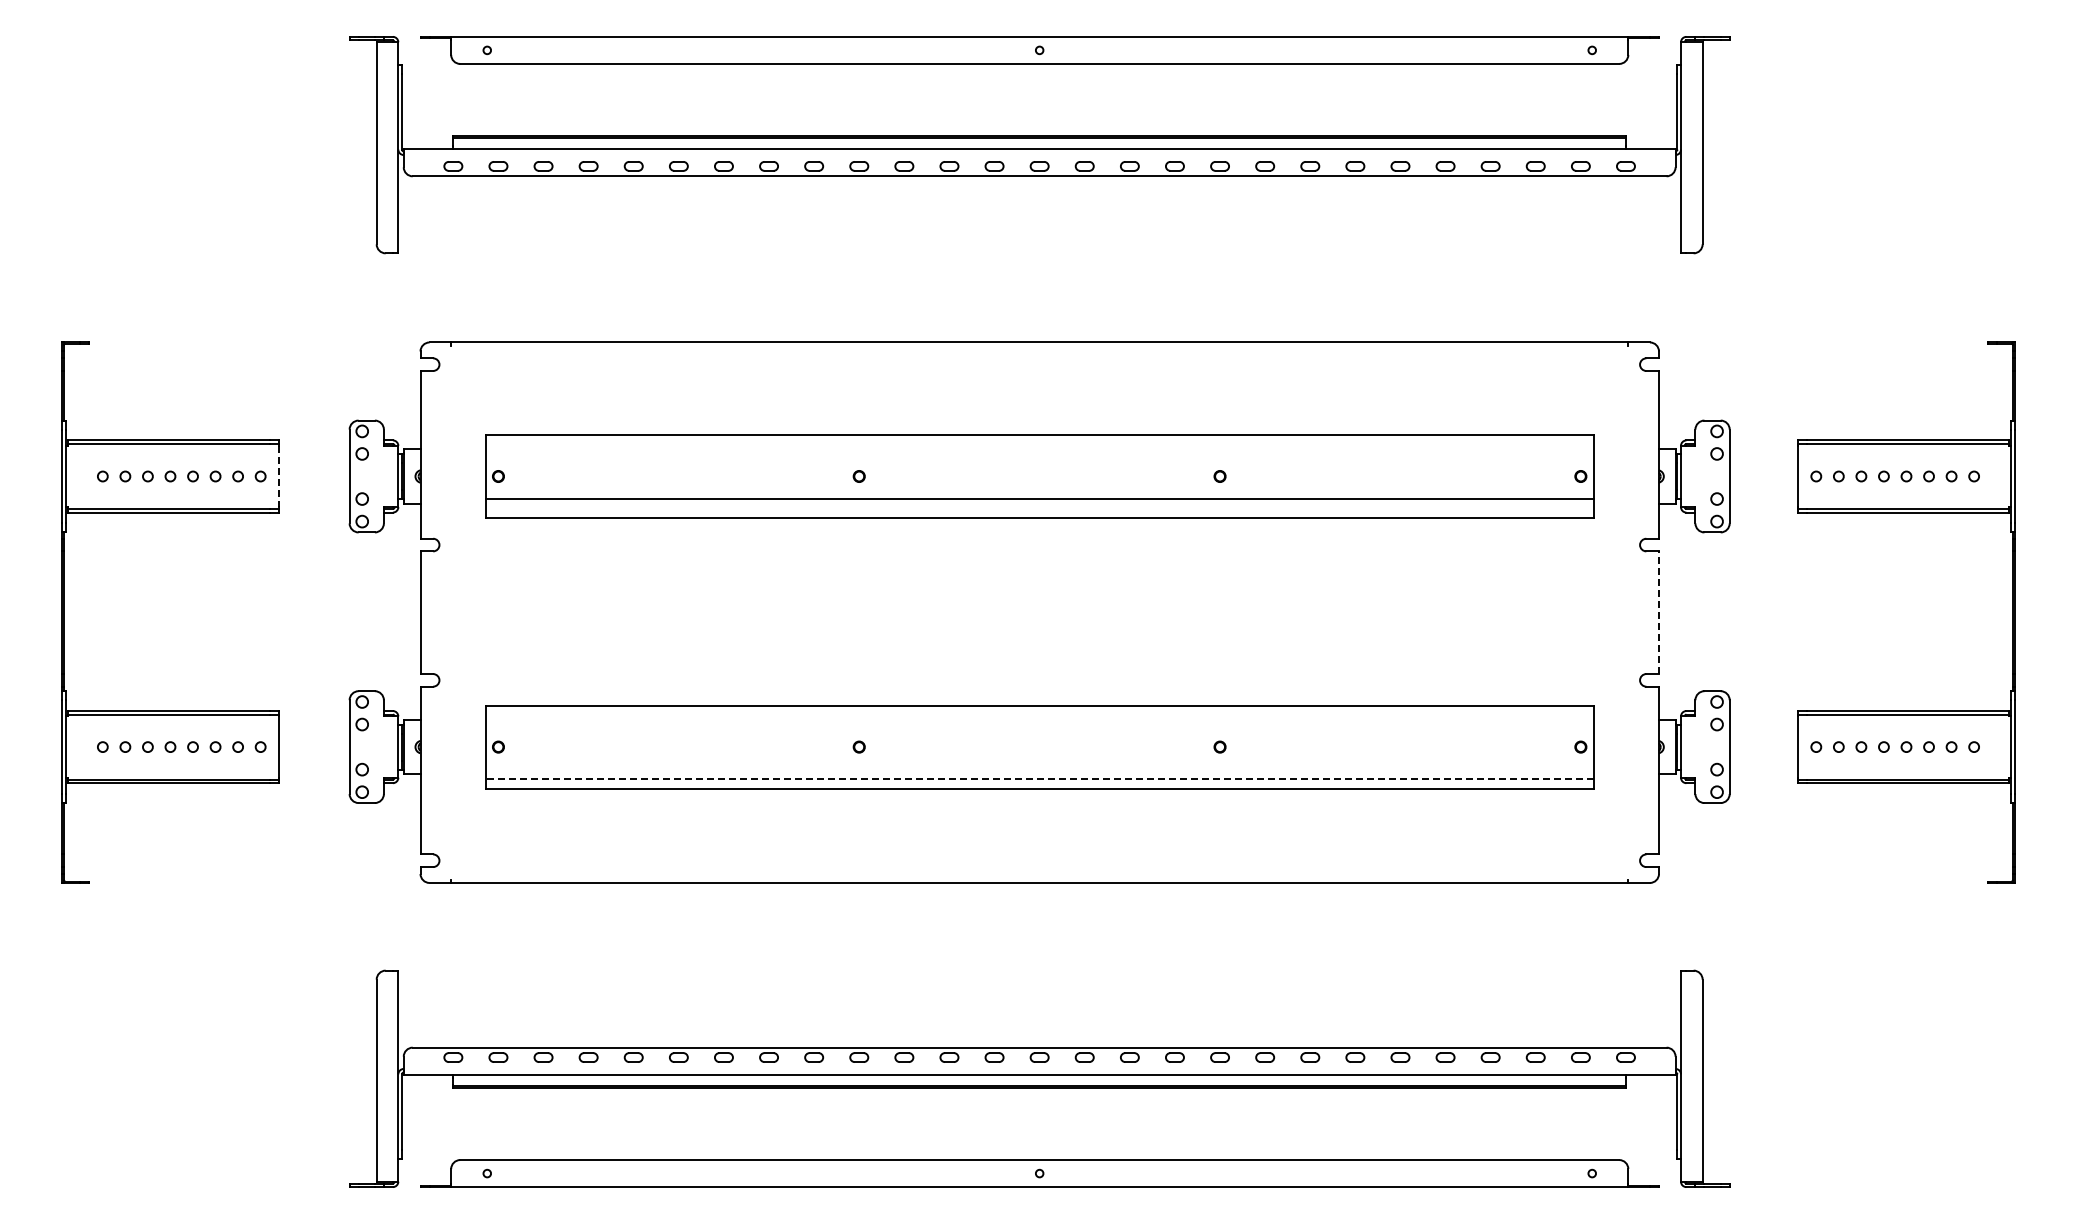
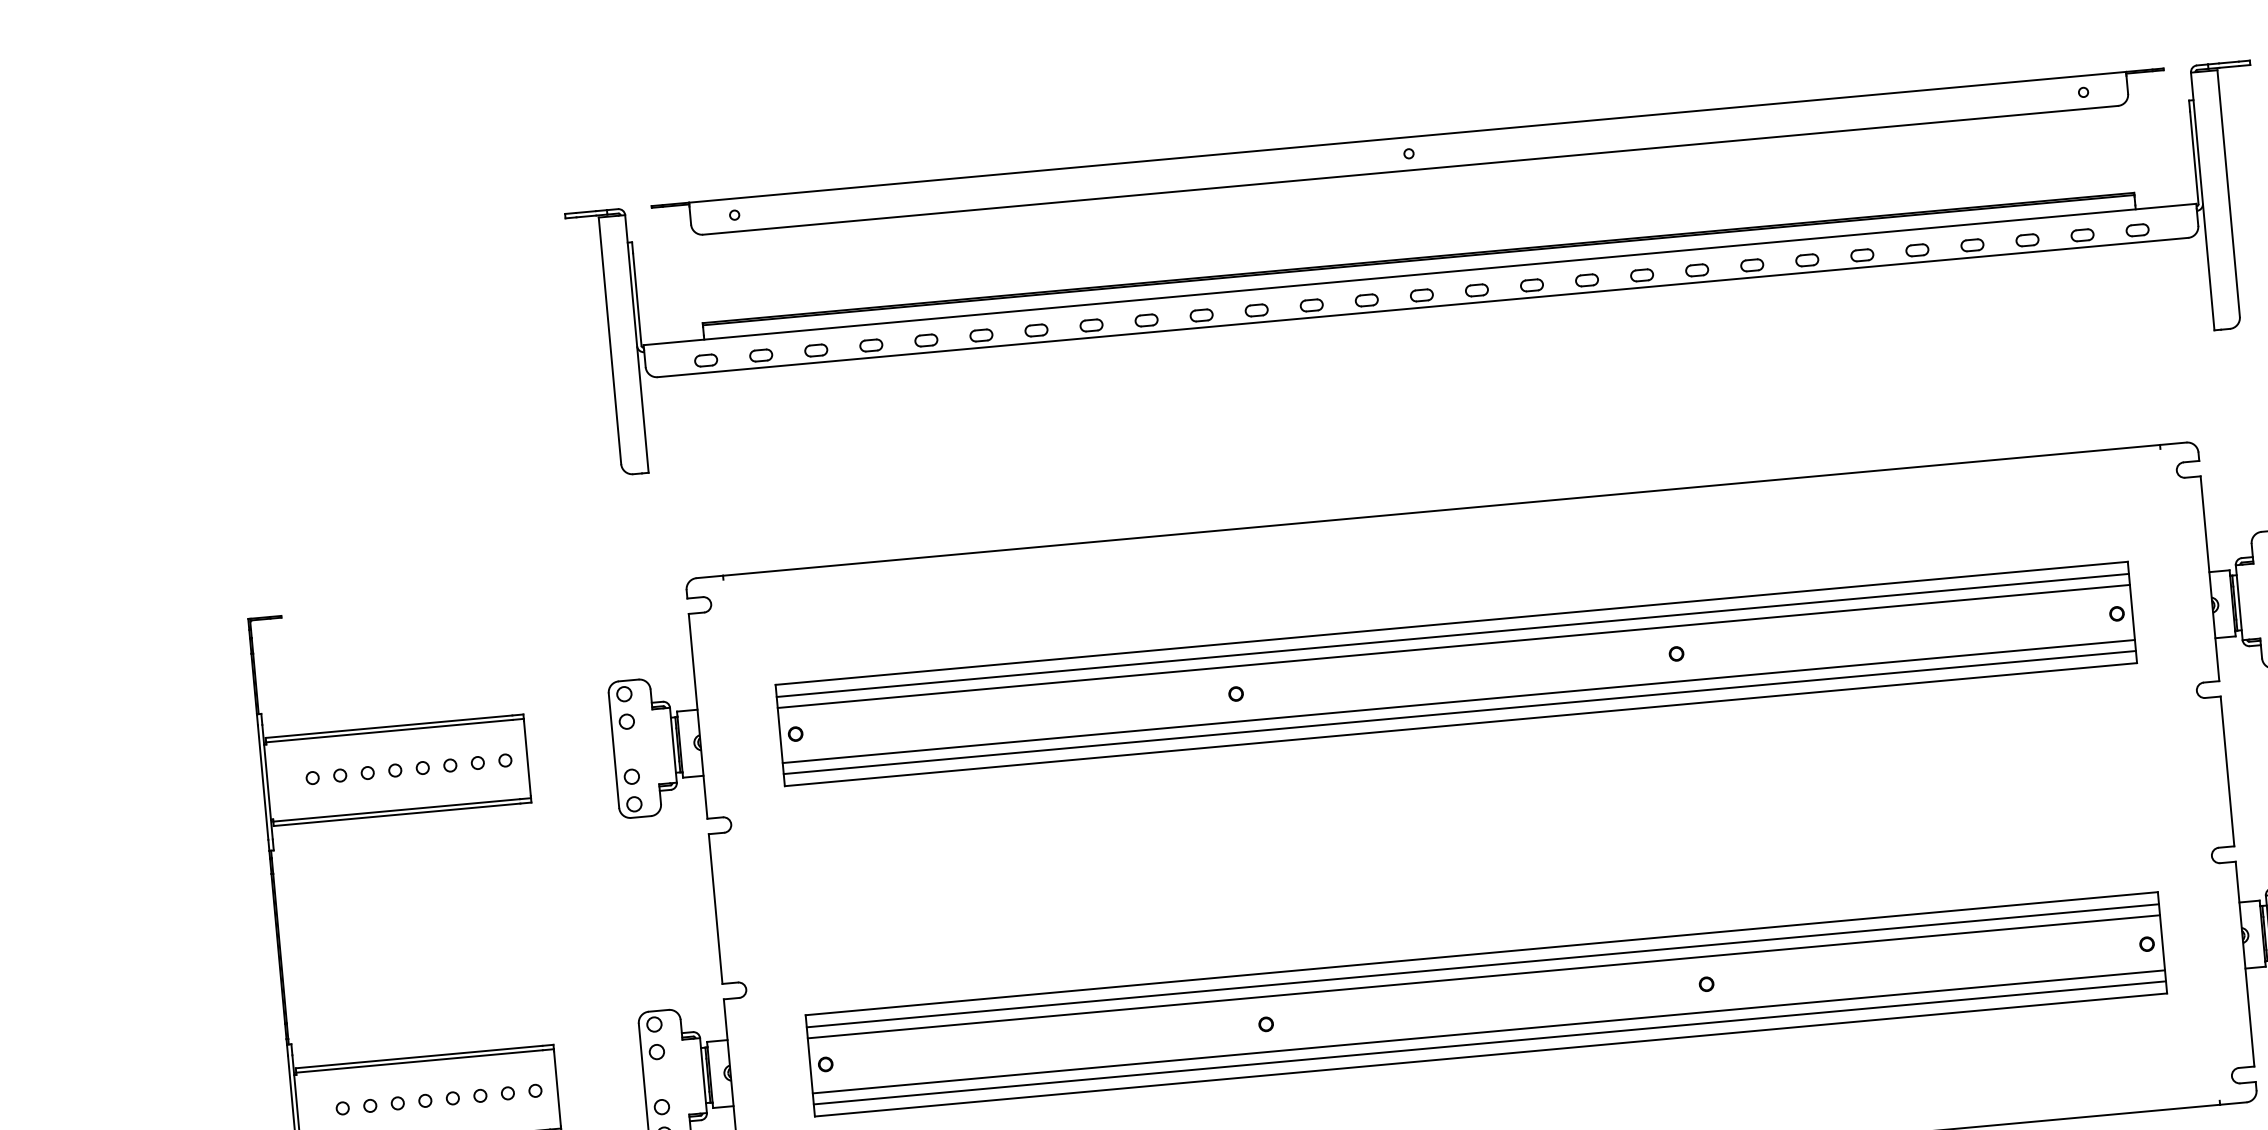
line: (1039, 444) -> (1452, 634), added
line: (1039, 453) -> (1453, 645), added
line: (278, 476) -> (527, 758), dashed -> solid
line: (1039, 508) -> (1459, 713), added
line: (1658, 612) -> (2226, 771), dashed -> solid
line: (1039, 715) -> (1482, 965), added
line: (1039, 724) -> (1483, 976), added
line: (1039, 769) -> (1488, 1031), added
line: (1039, 778) -> (1489, 1042), dashed -> solid

